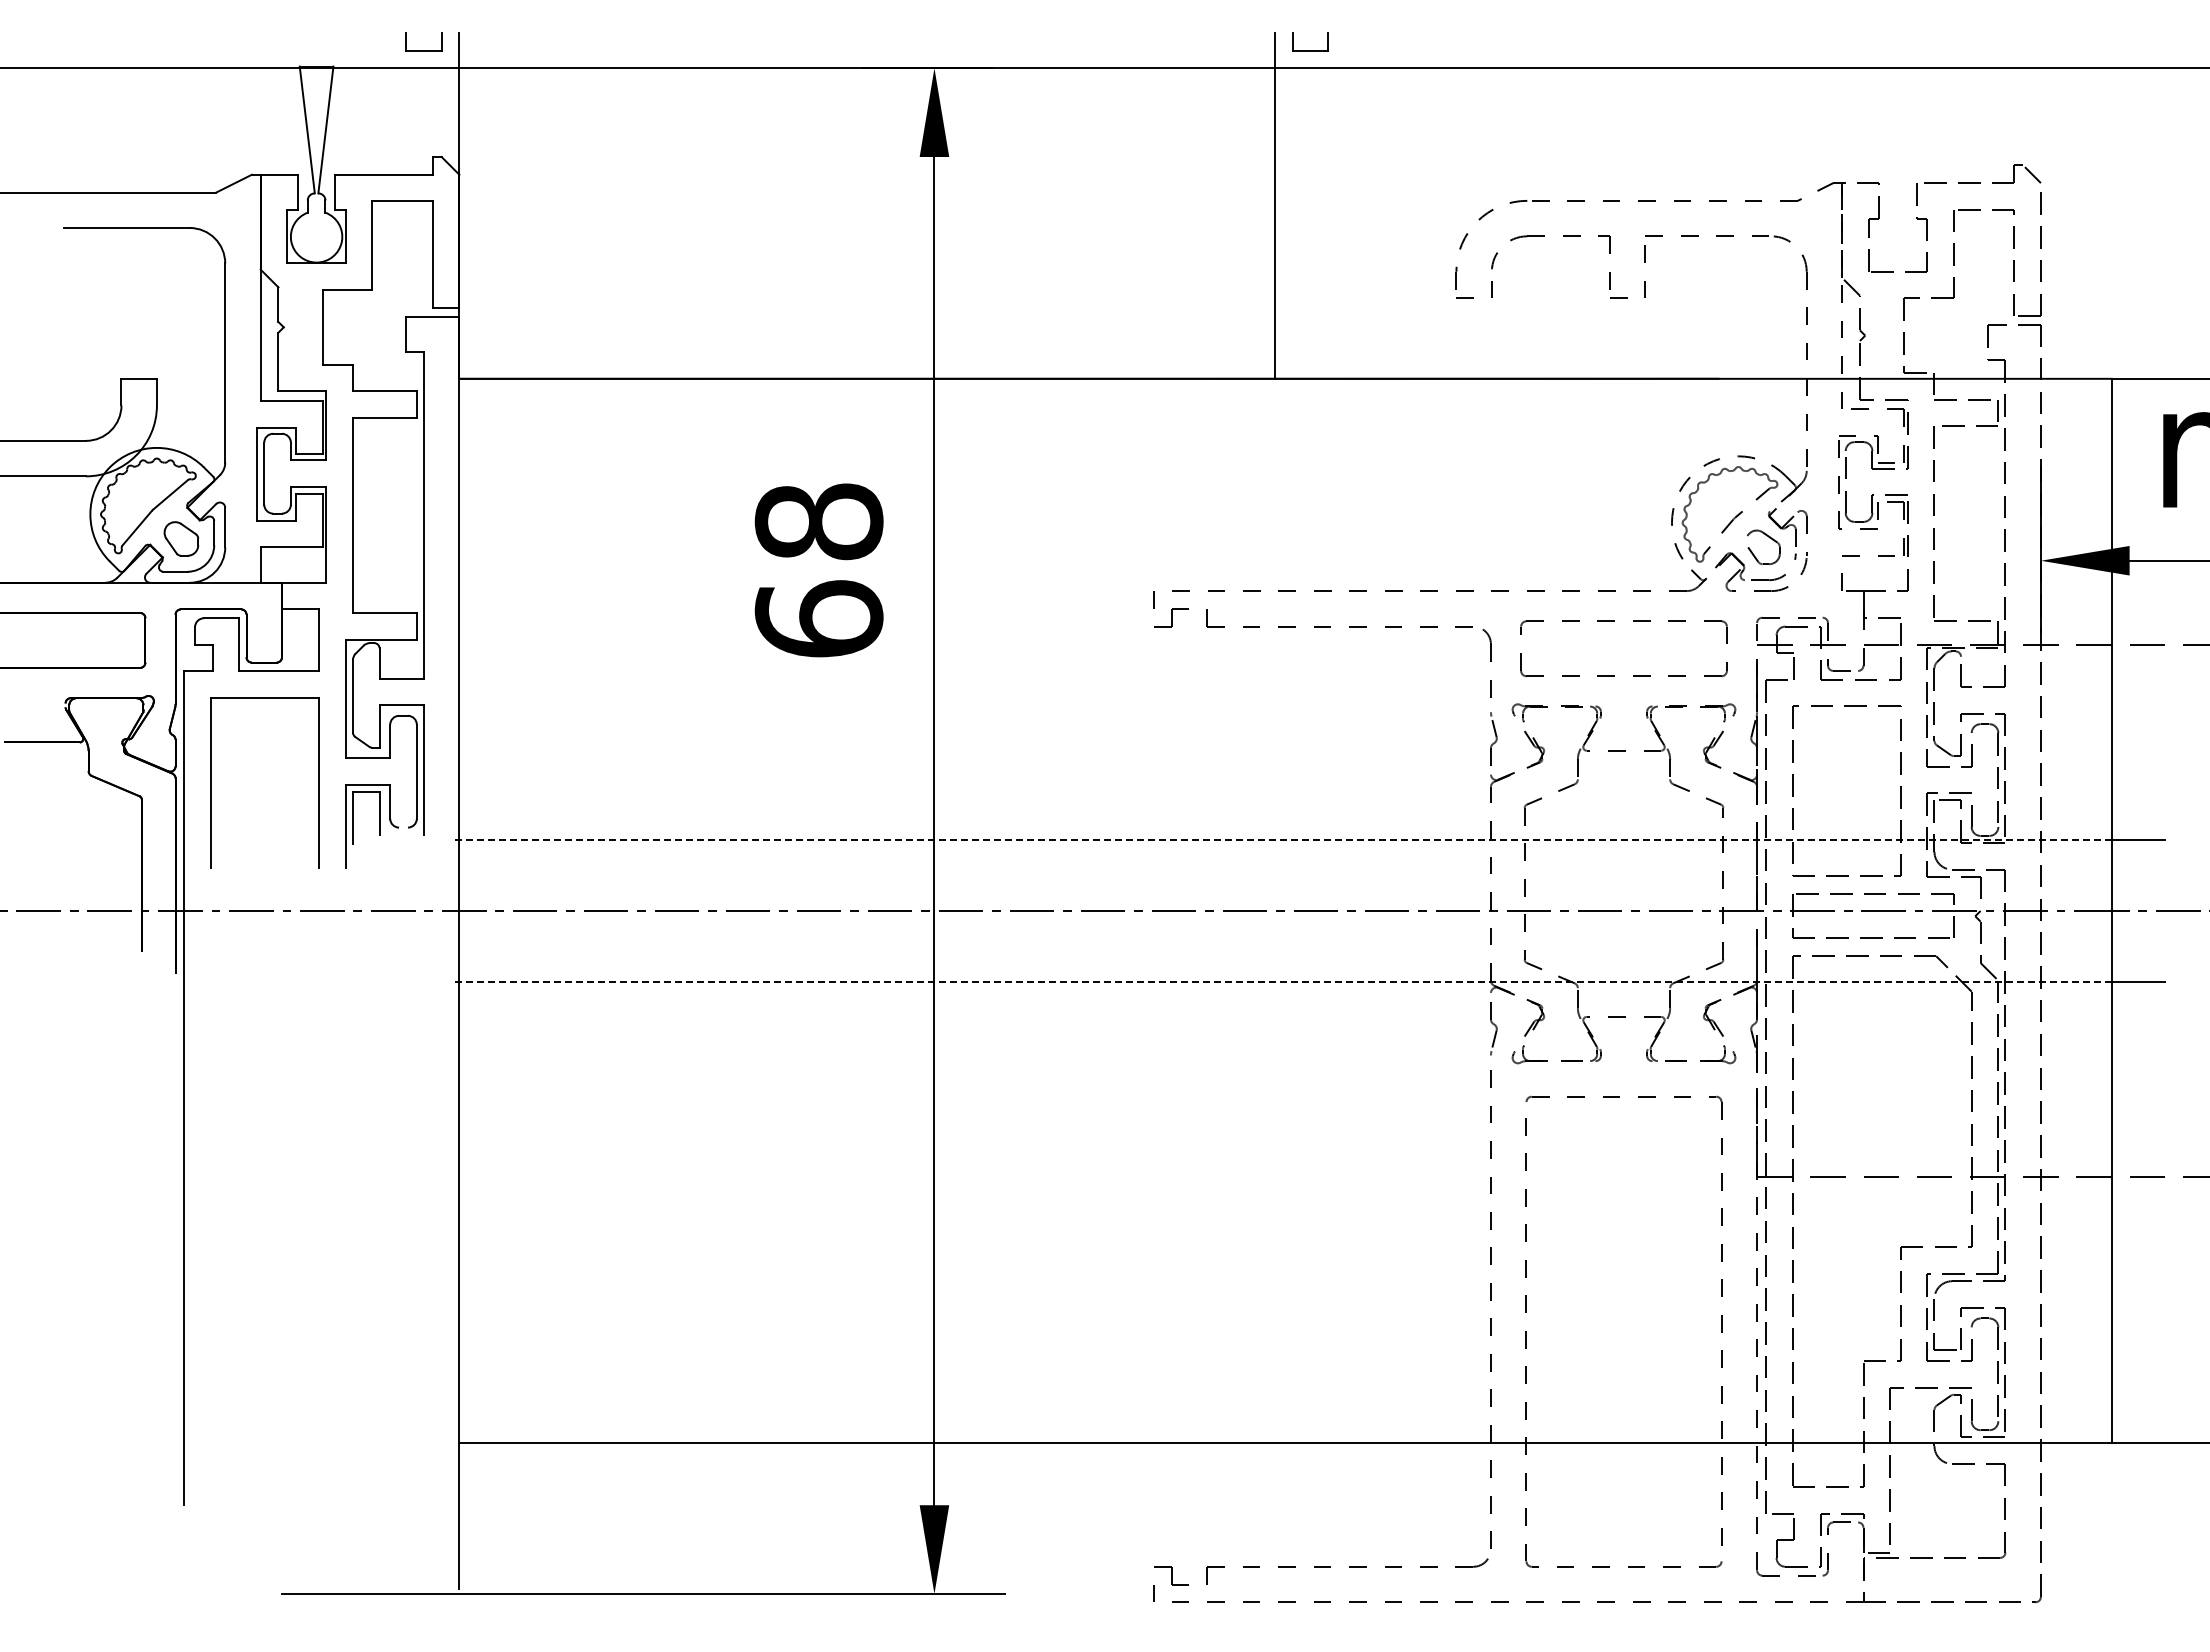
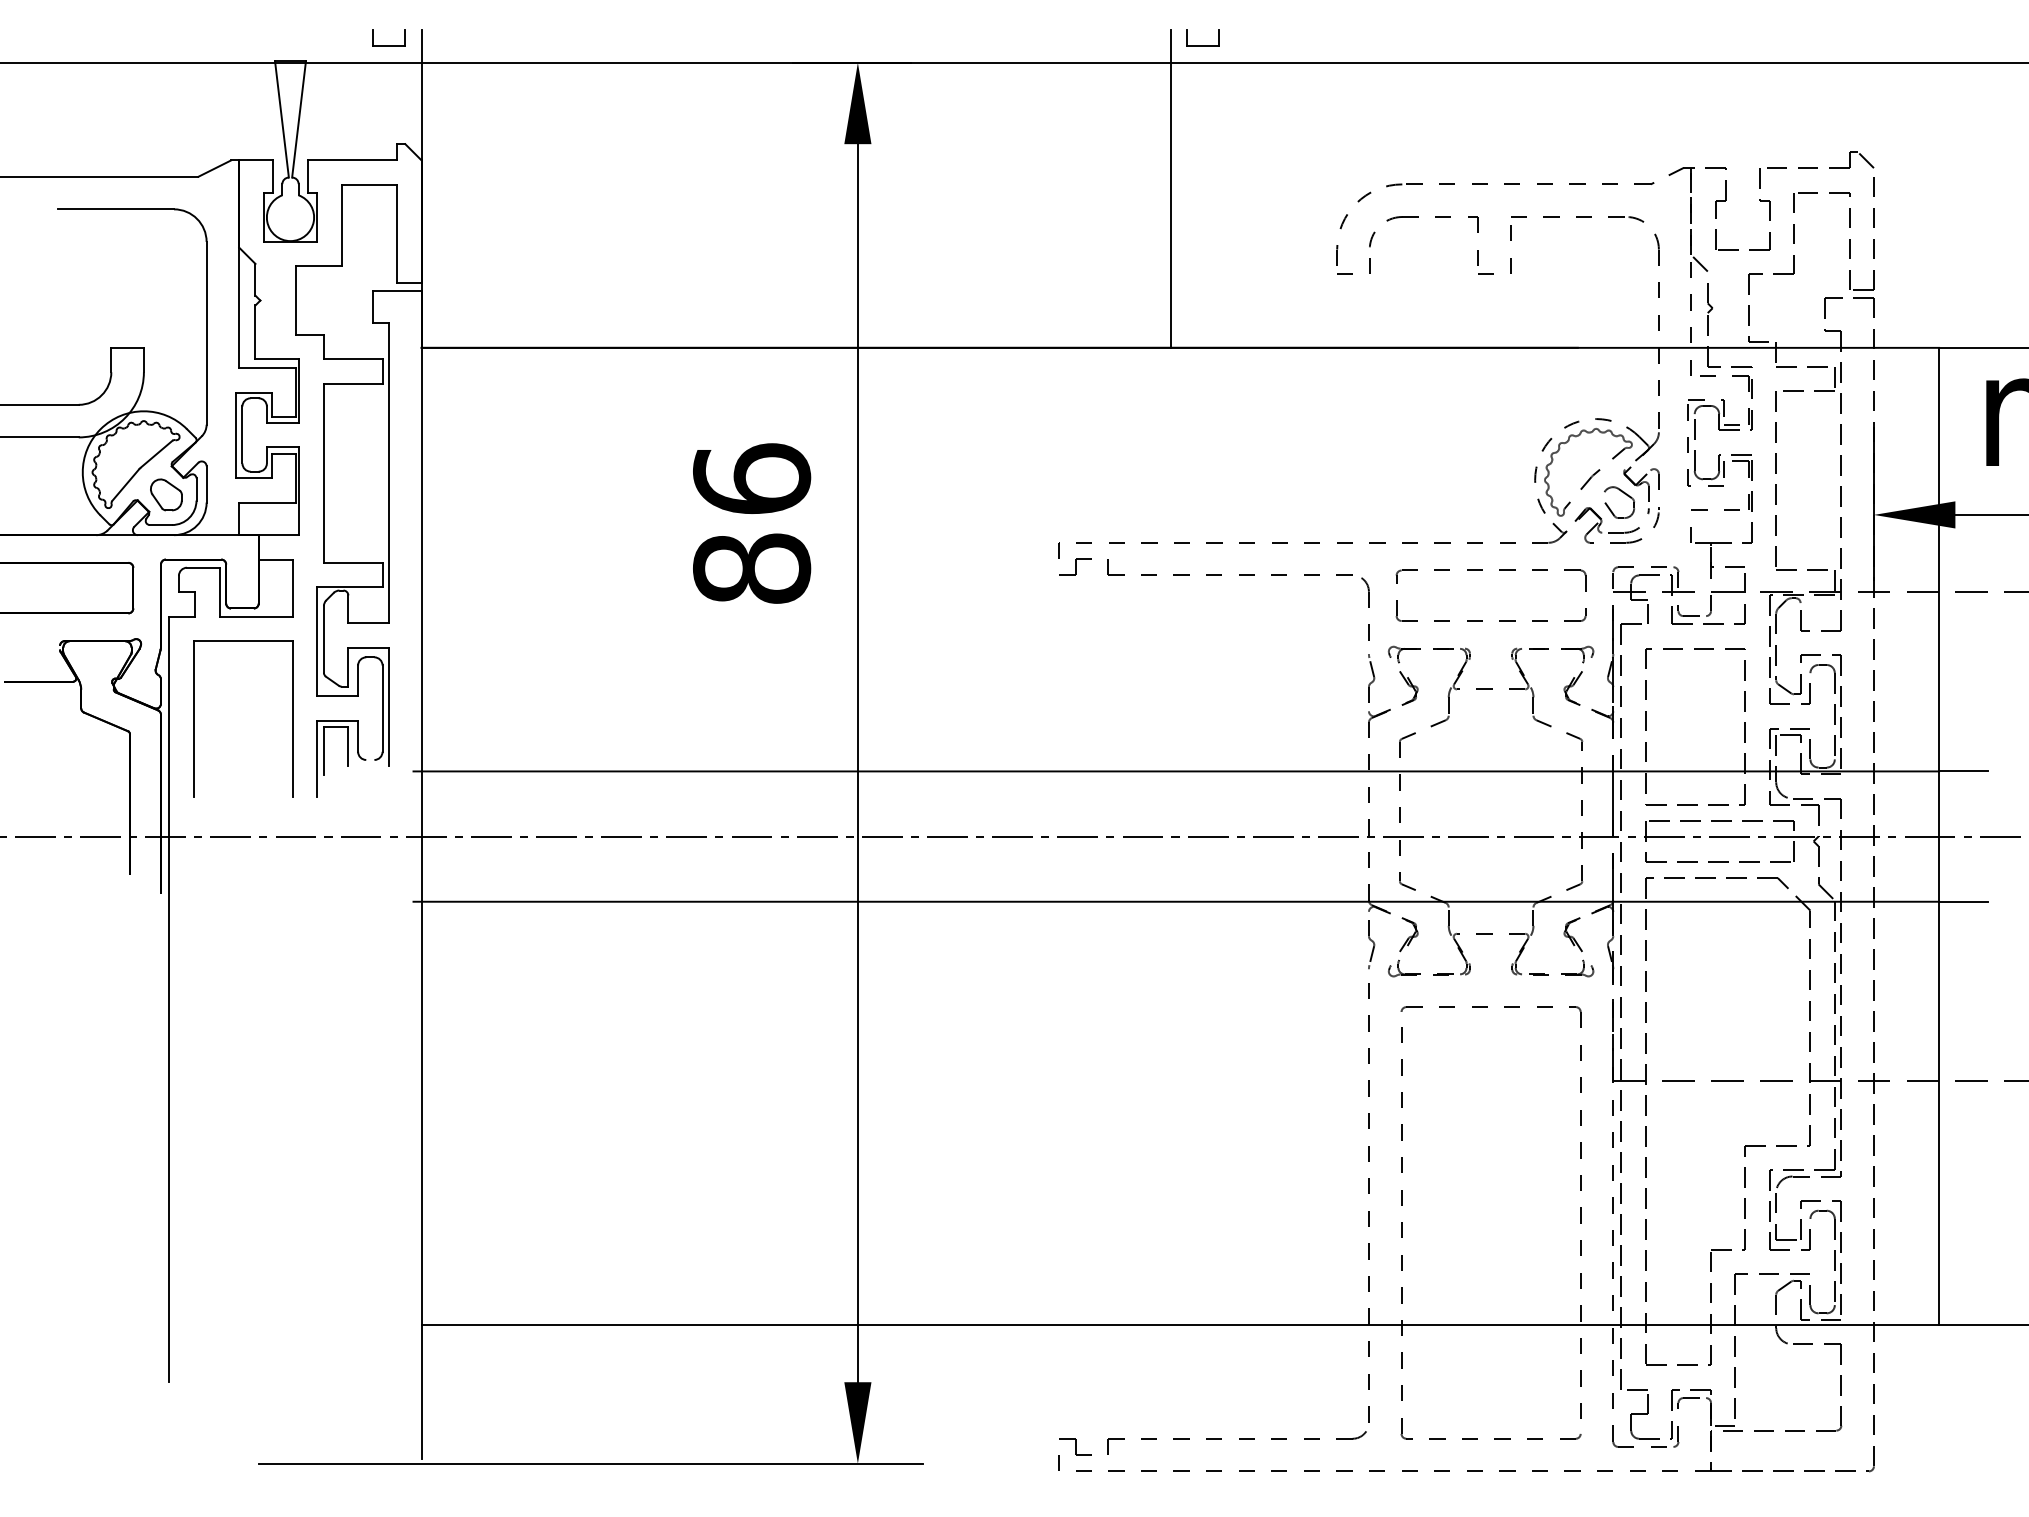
text: (818, 569) -> (751, 522), 68 -> 86
line: (1281, 840) -> (1176, 771), dashed -> solid
line: (1281, 982) -> (1176, 902), dashed -> solid

